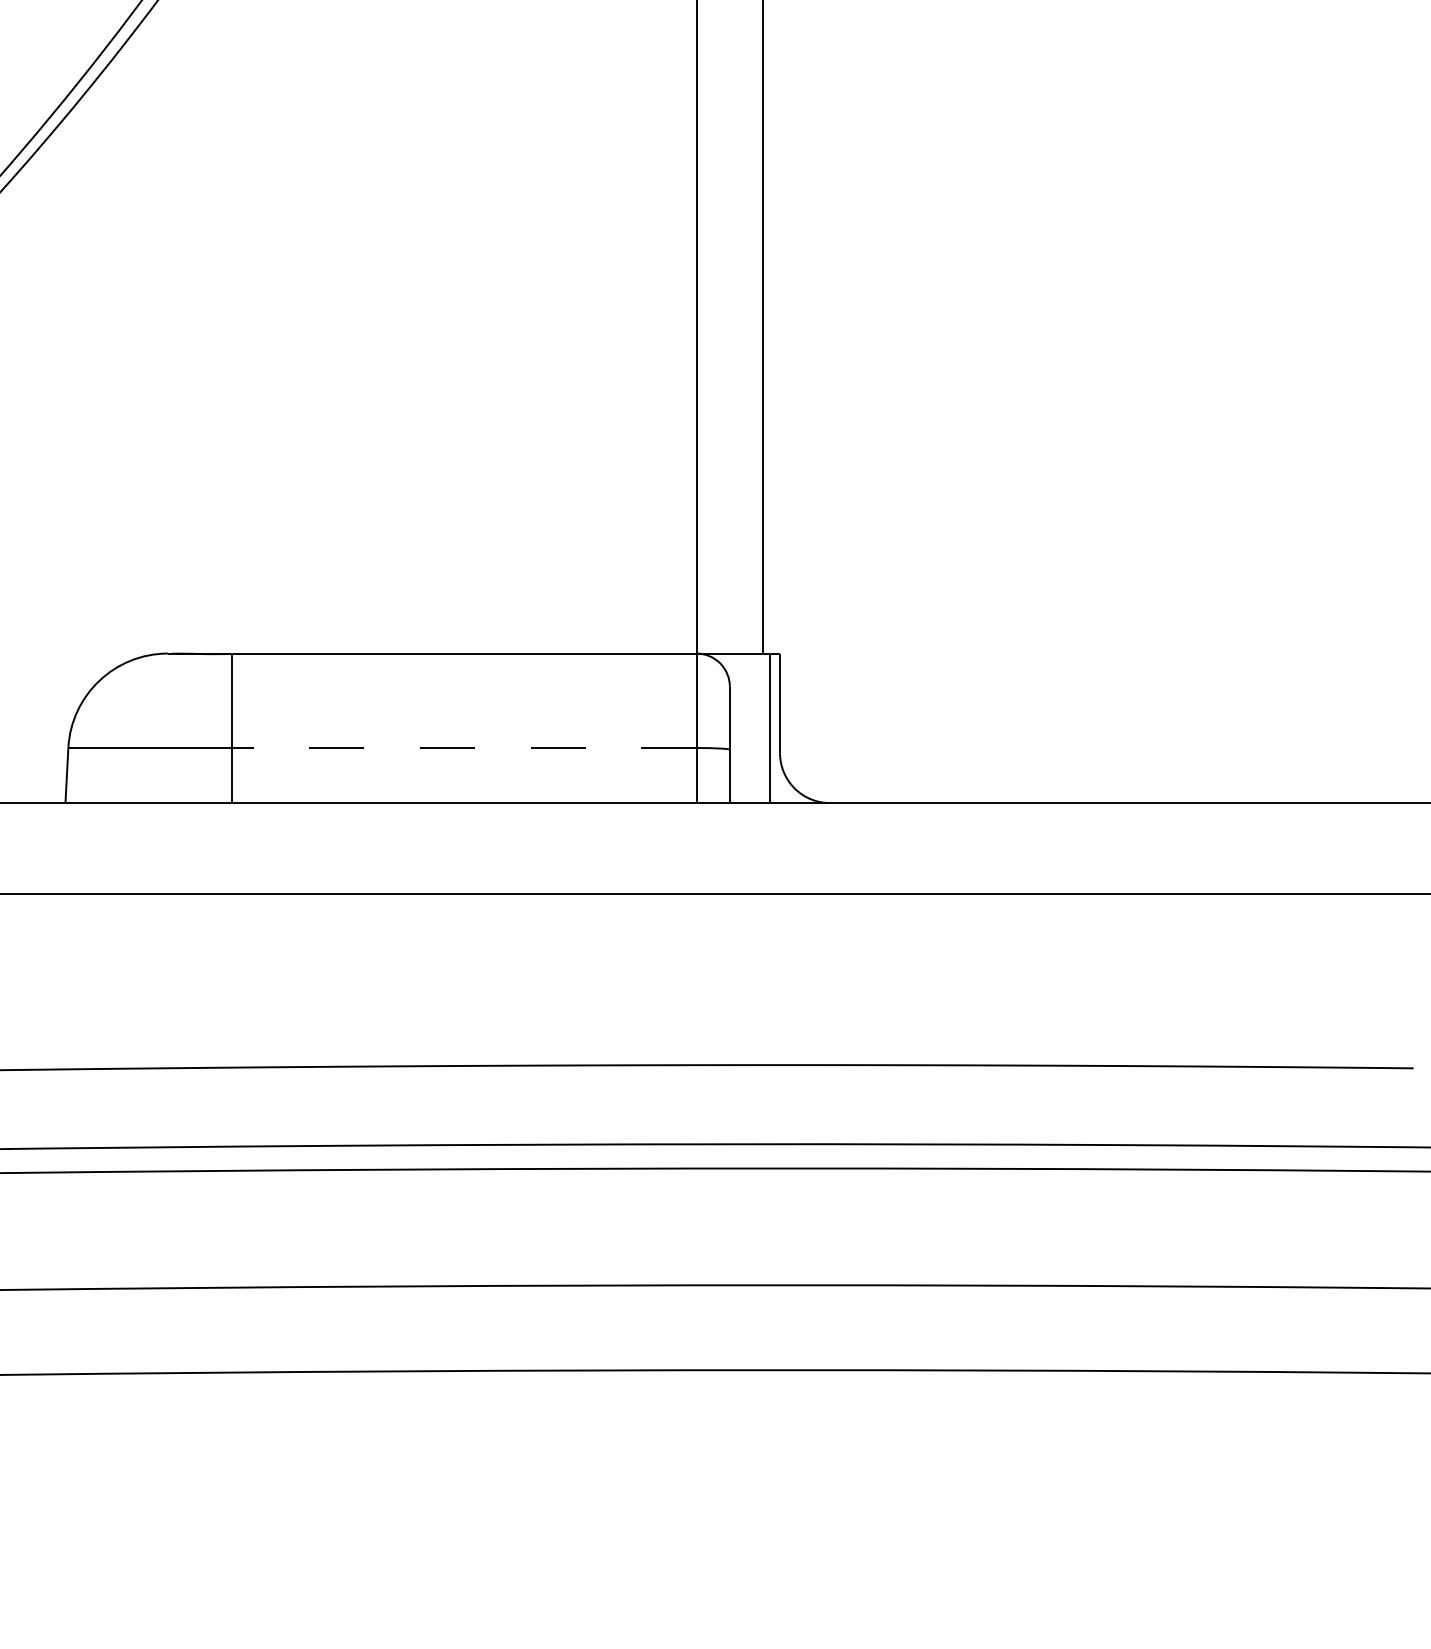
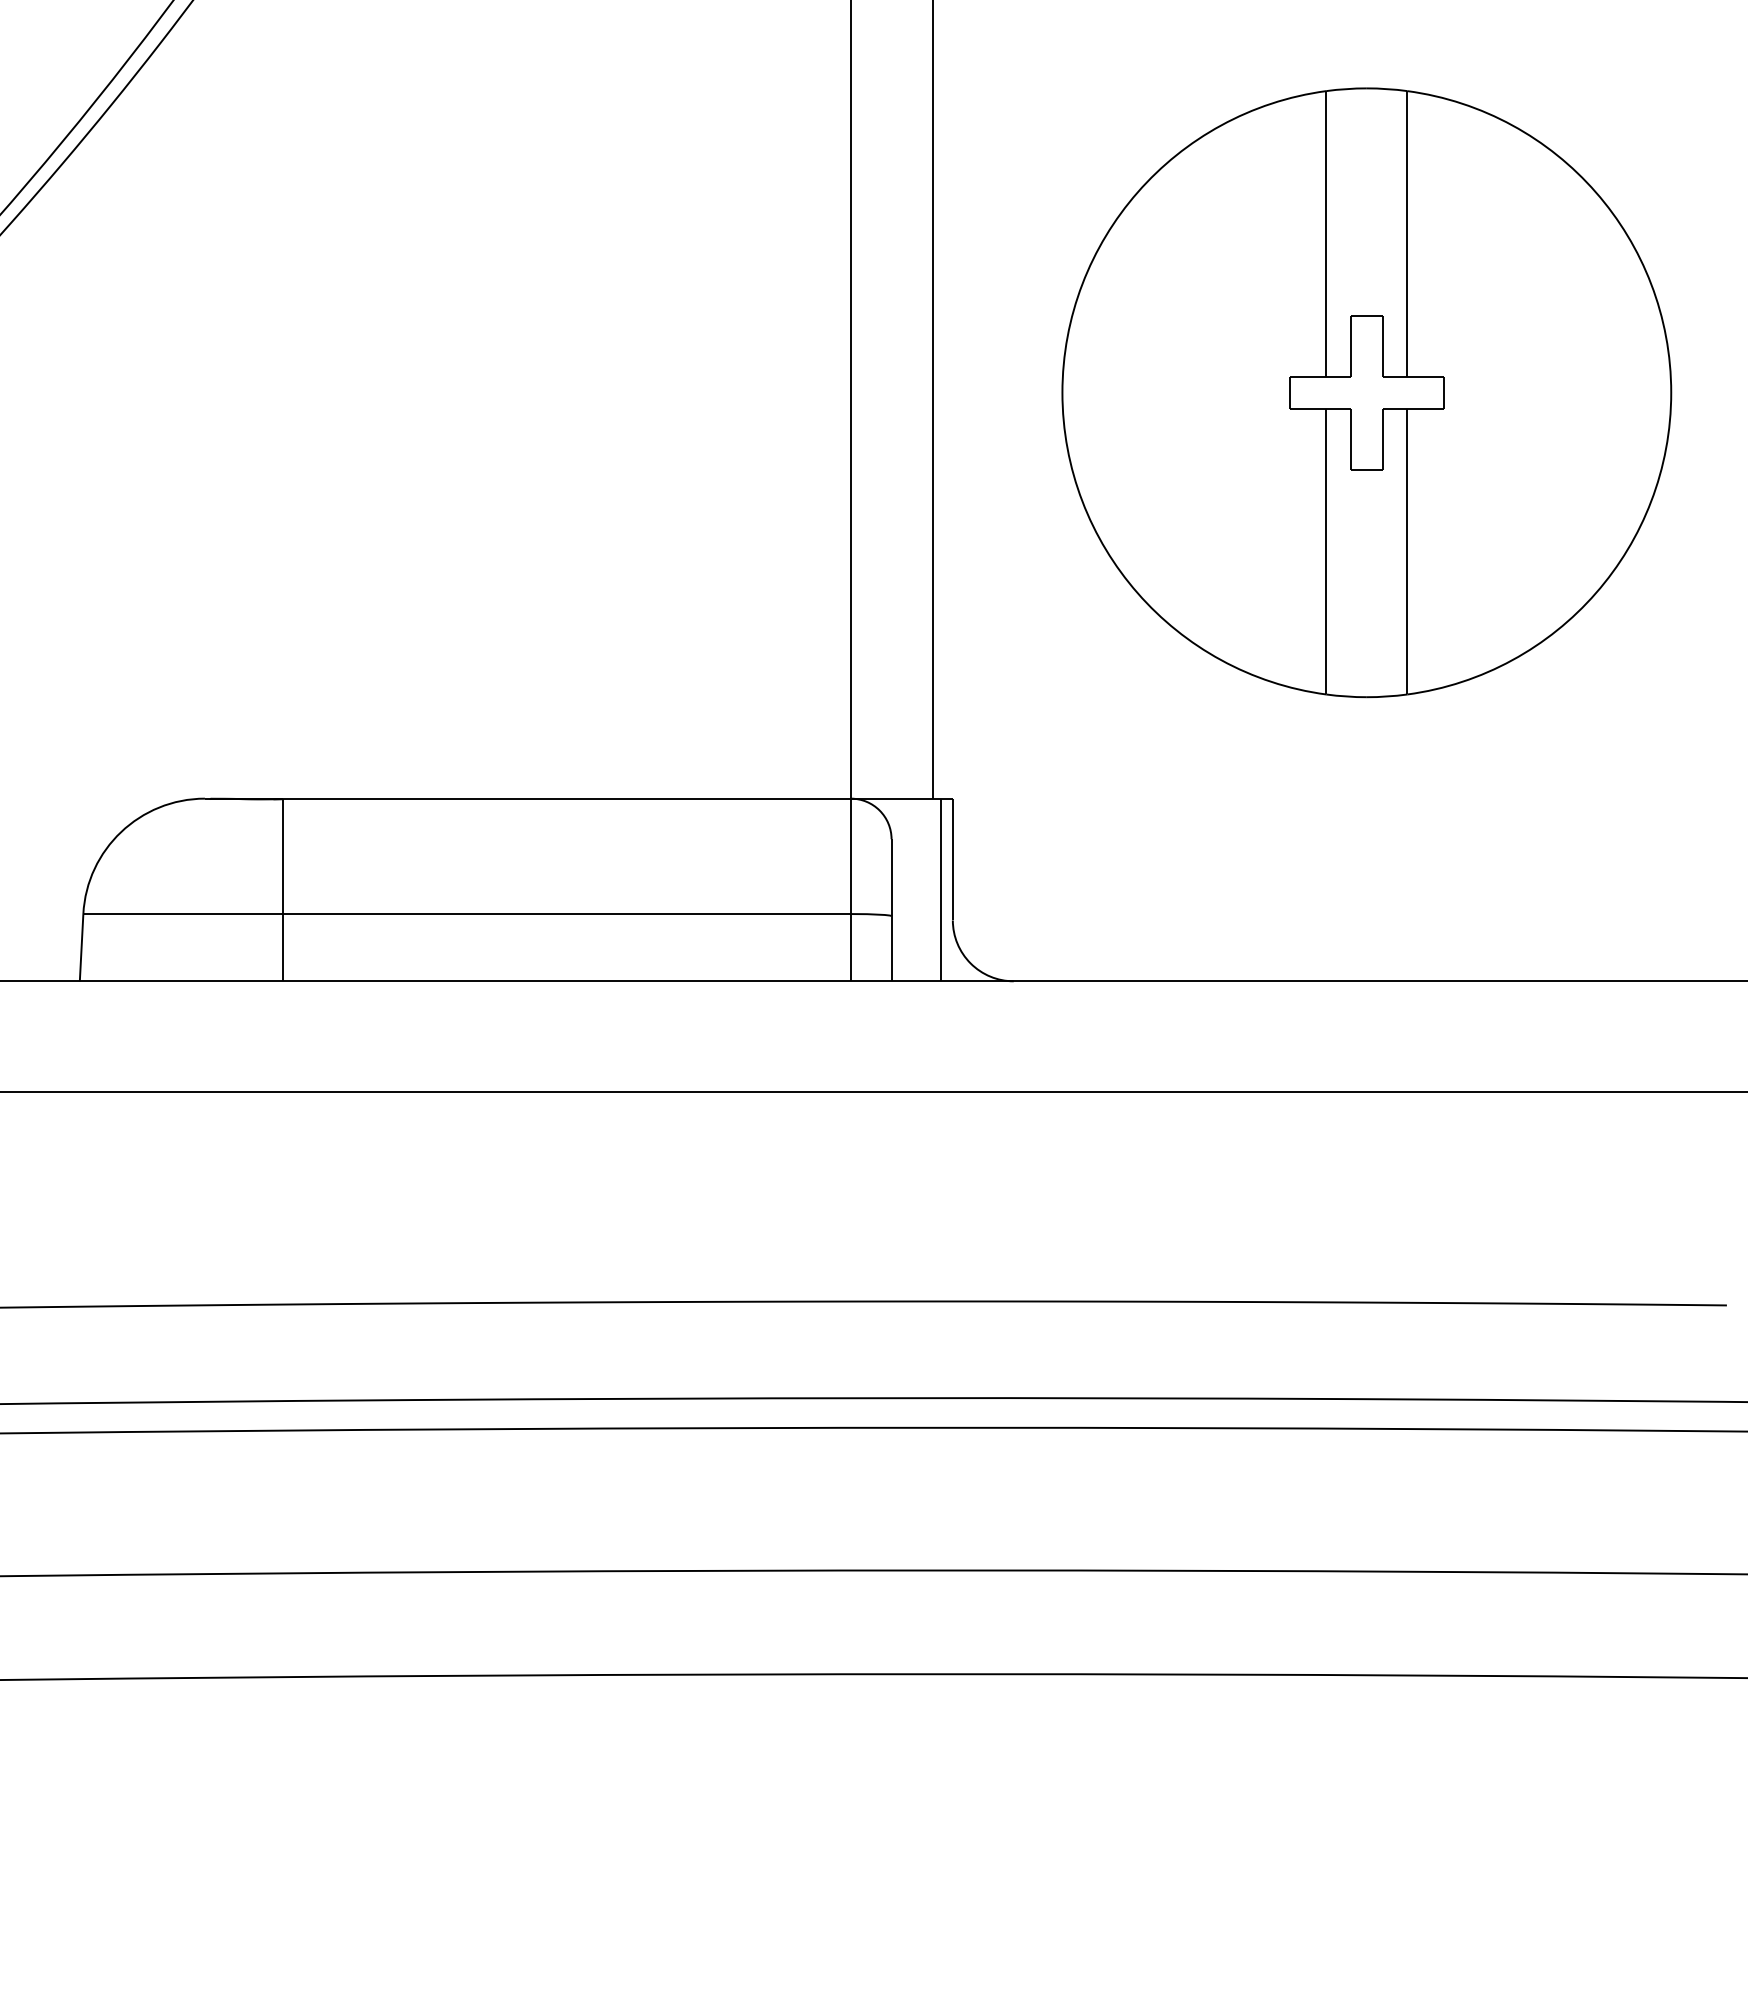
part: (1118, 321) -> (1366, 392), added
line: (463, 748) -> (566, 914), dashed -> solid

